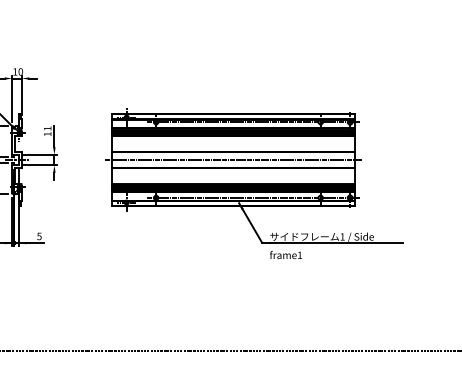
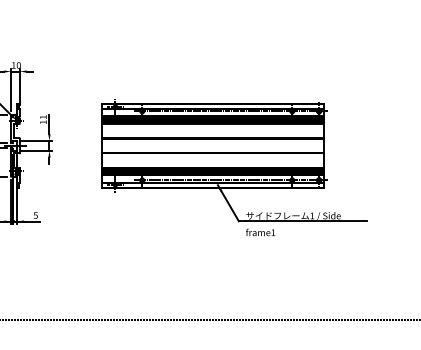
line: (233, 159) -> (212, 145), removed

